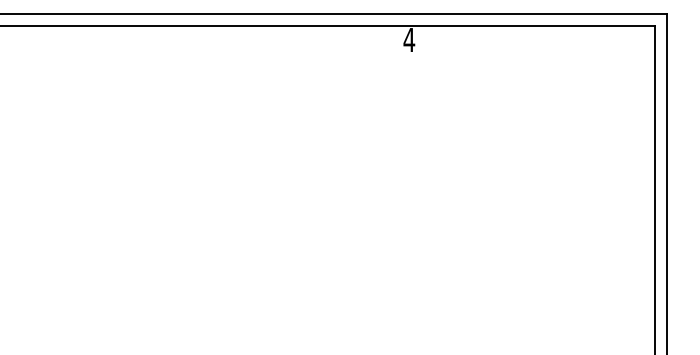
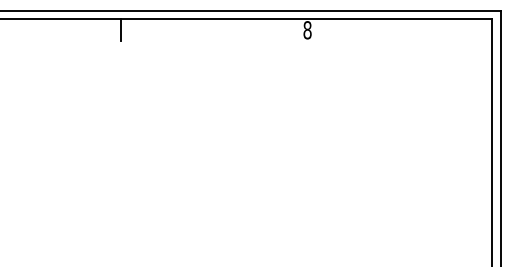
line: (161, 39) -> (121, 29), added
text: (409, 39) -> (307, 29), 4 -> 8

